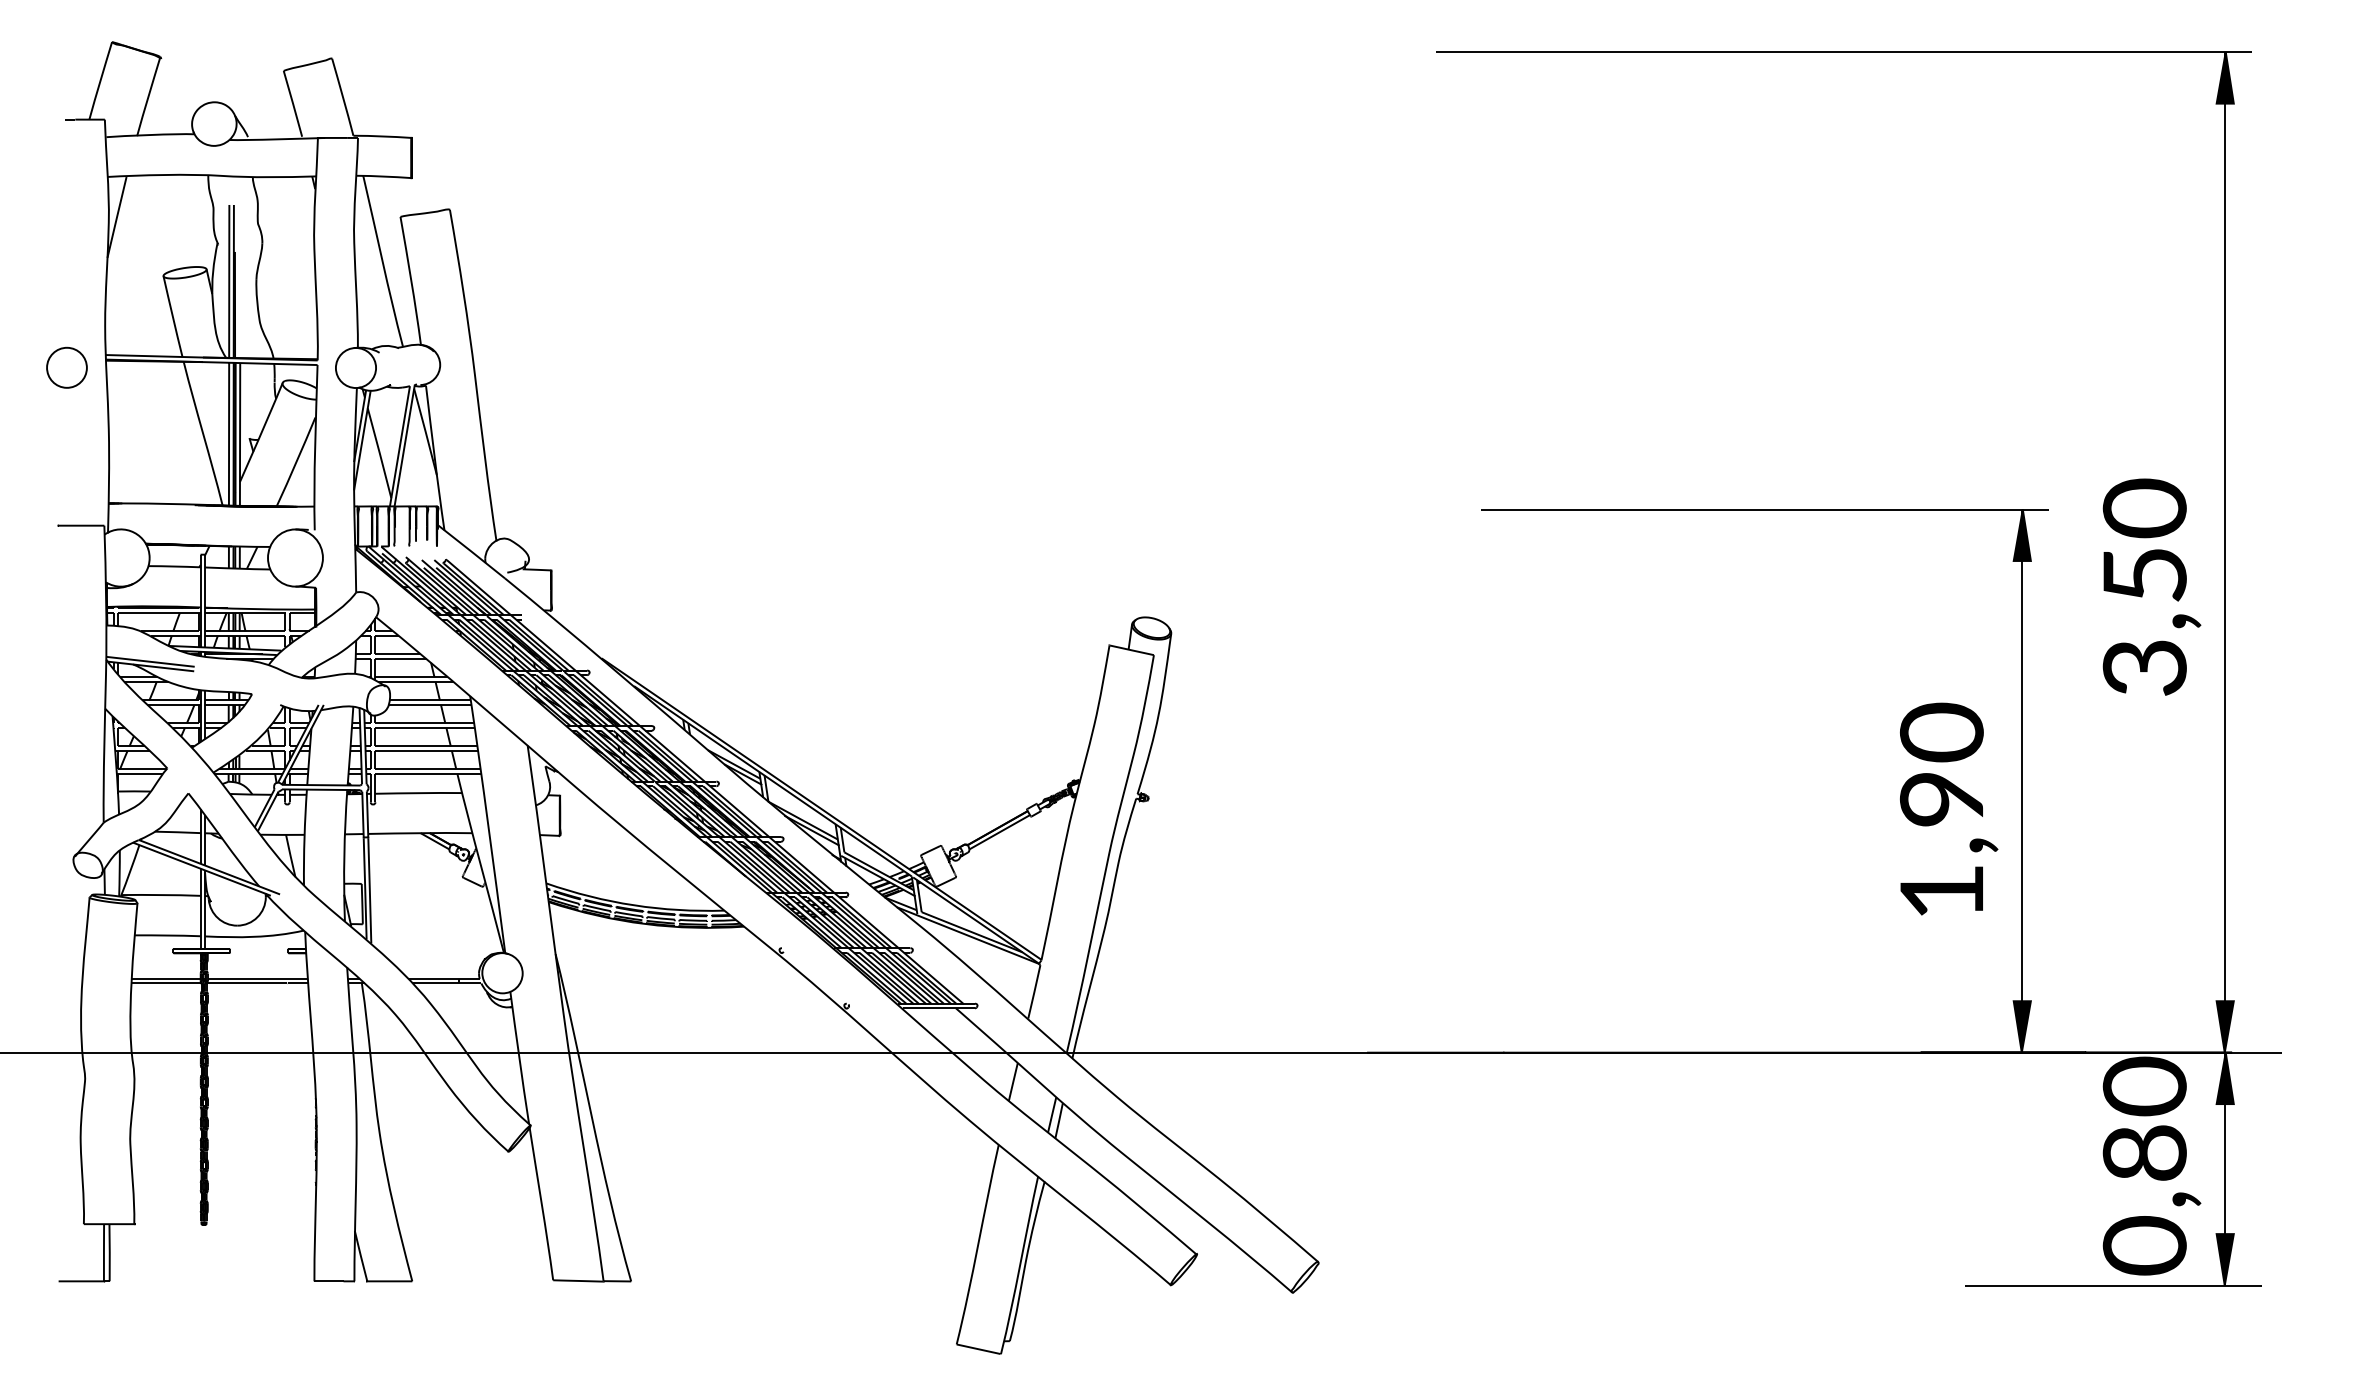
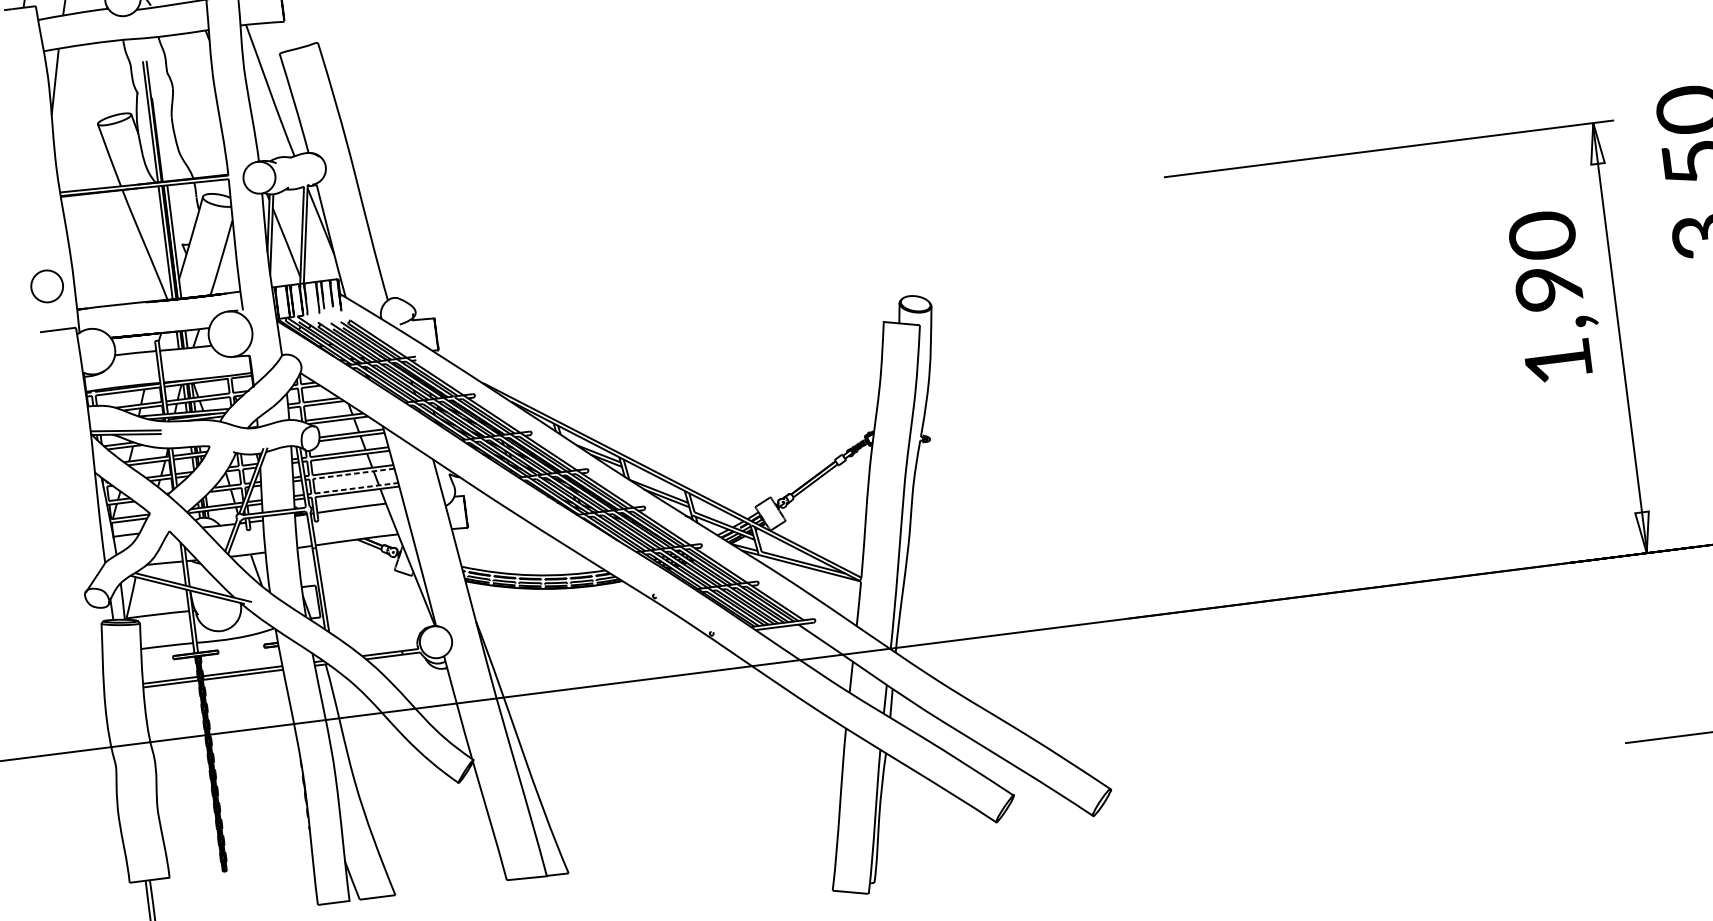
part: (66, 367) -> (46, 286), moved
fill: (2021, 534) -> (1594, 142), removed
line: (426, 750) -> (353, 473), solid -> dashed
line: (428, 769) -> (357, 488), solid -> dashed
text: (1949, 808) -> (1556, 295), moved
fill: (2021, 1026) -> (1643, 532), removed

